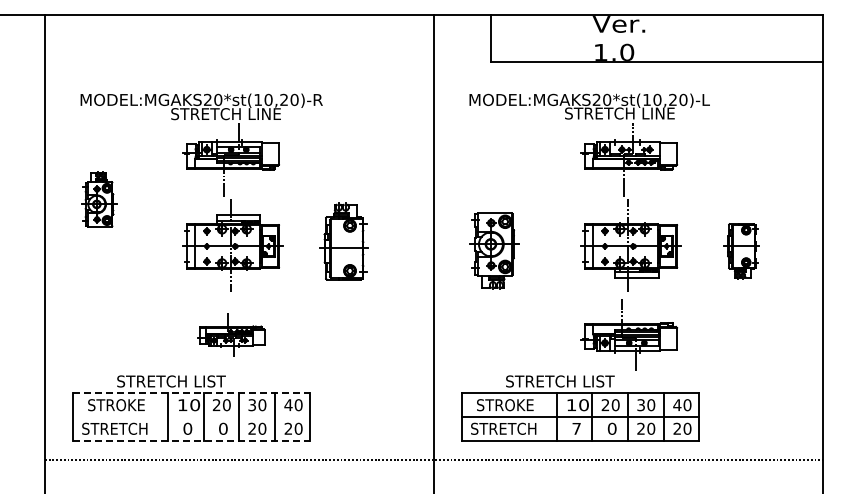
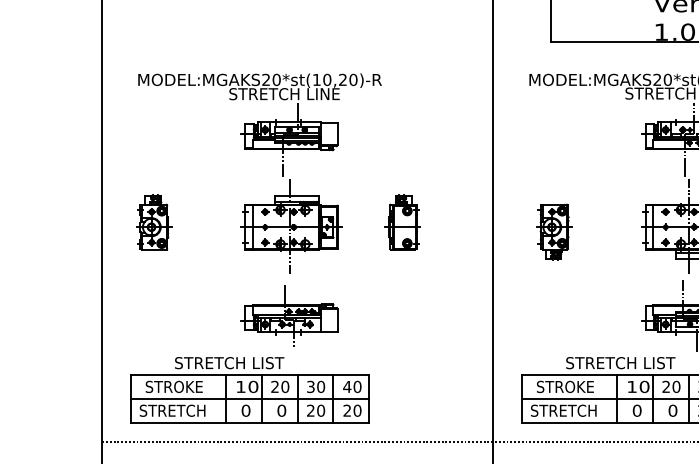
part: (99, 199) -> (154, 222), moved
part: (343, 241) -> (402, 222), size x0.71
part: (494, 251) -> (554, 232), size x0.71
part: (230, 334) -> (288, 315), size x1.43
line: (192, 393) -> (250, 375), dashed -> solid
line: (191, 417) -> (249, 399), added
text: (576, 428) -> (637, 410), 7 -> 0
line: (192, 440) -> (250, 422), dashed -> solid

